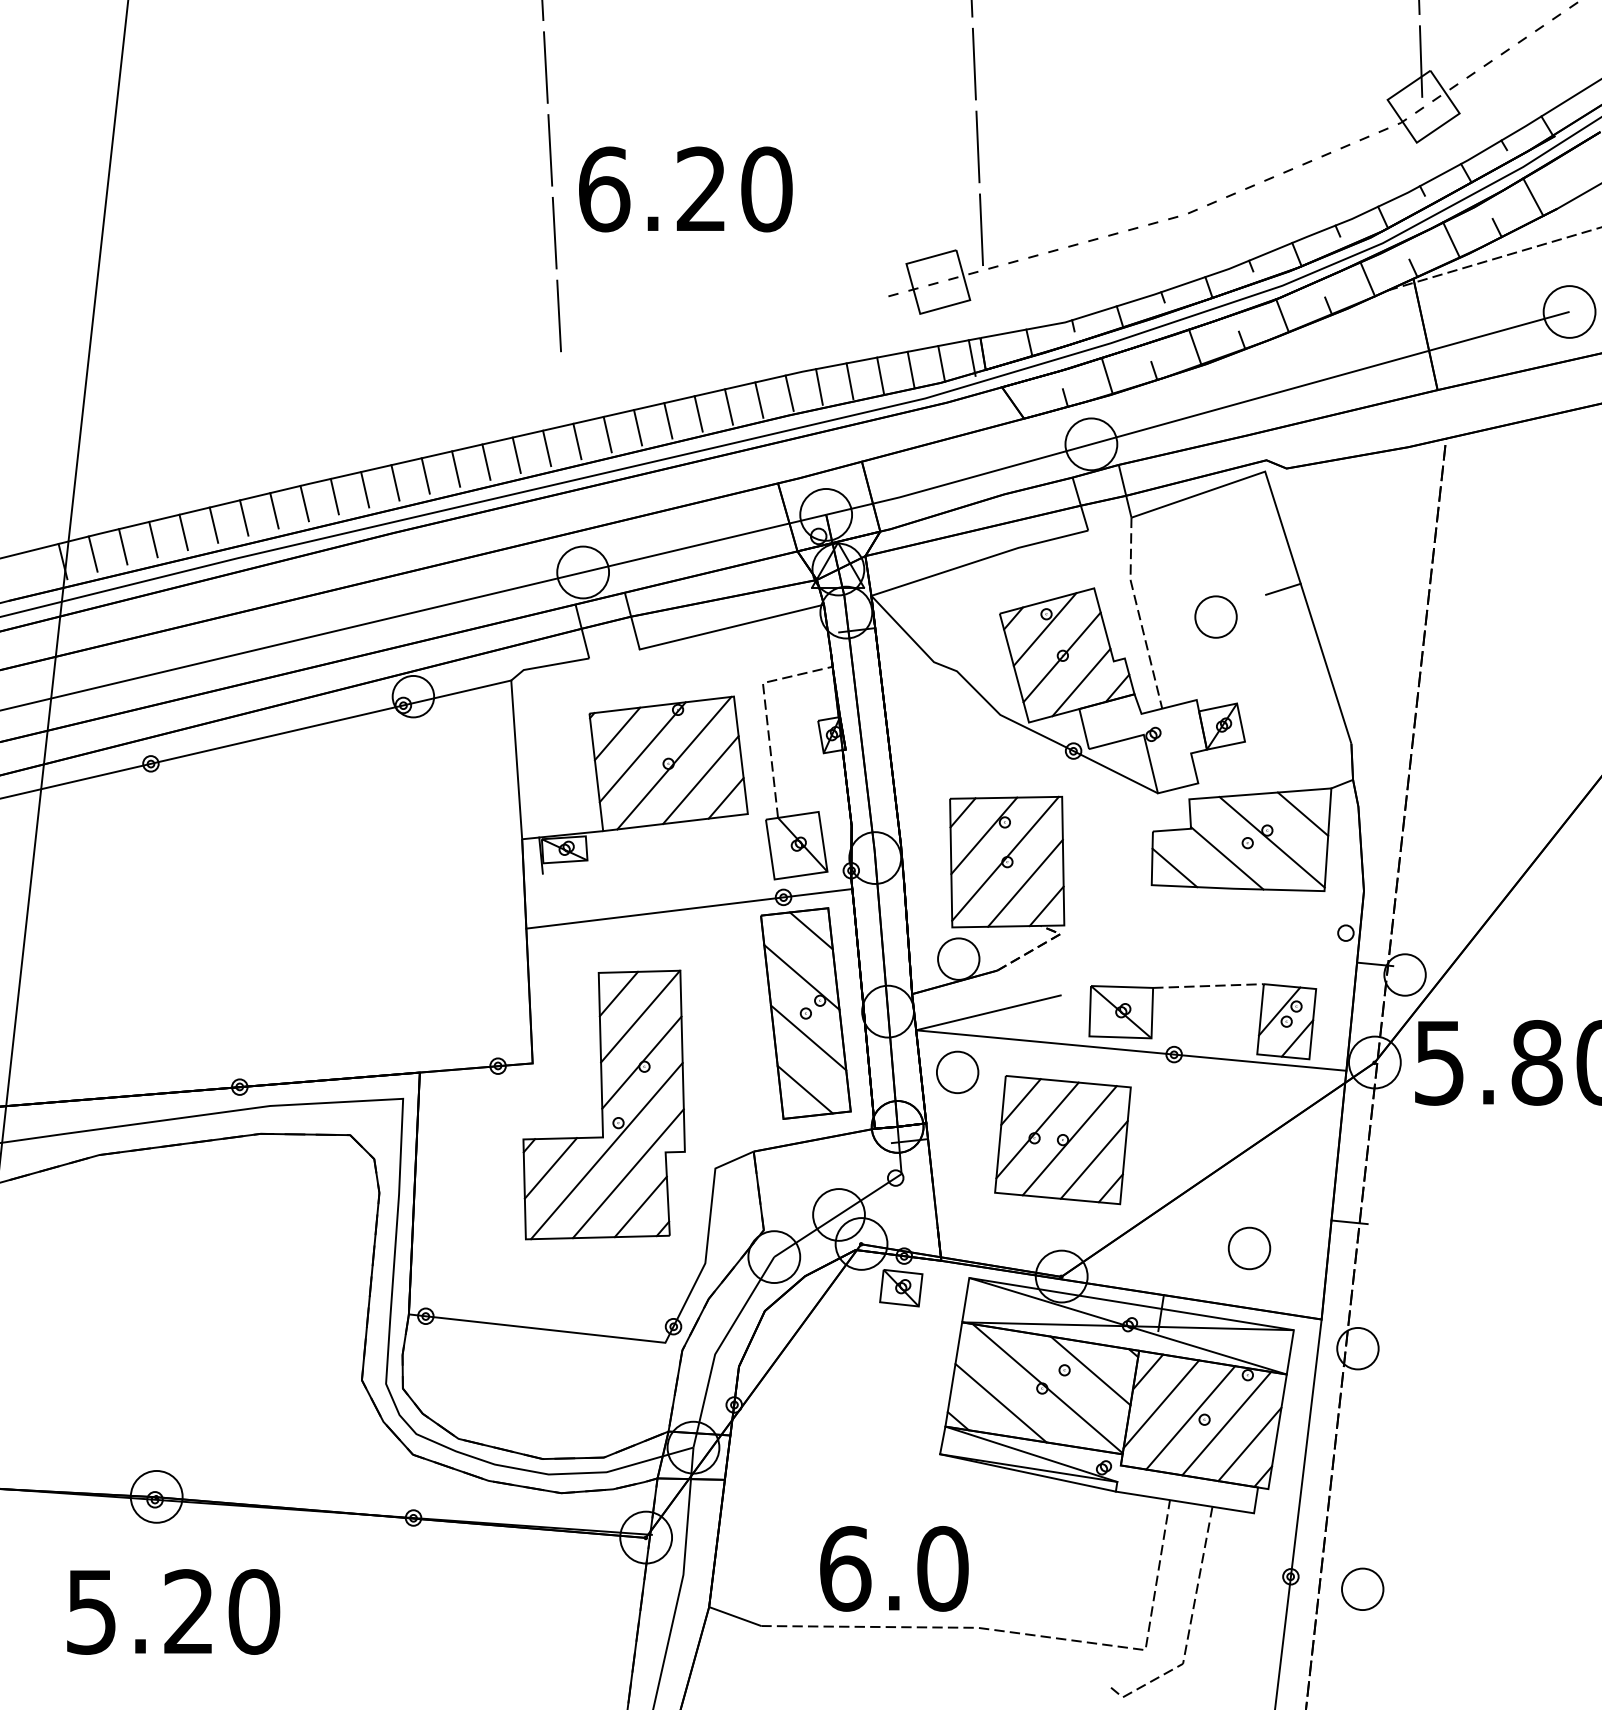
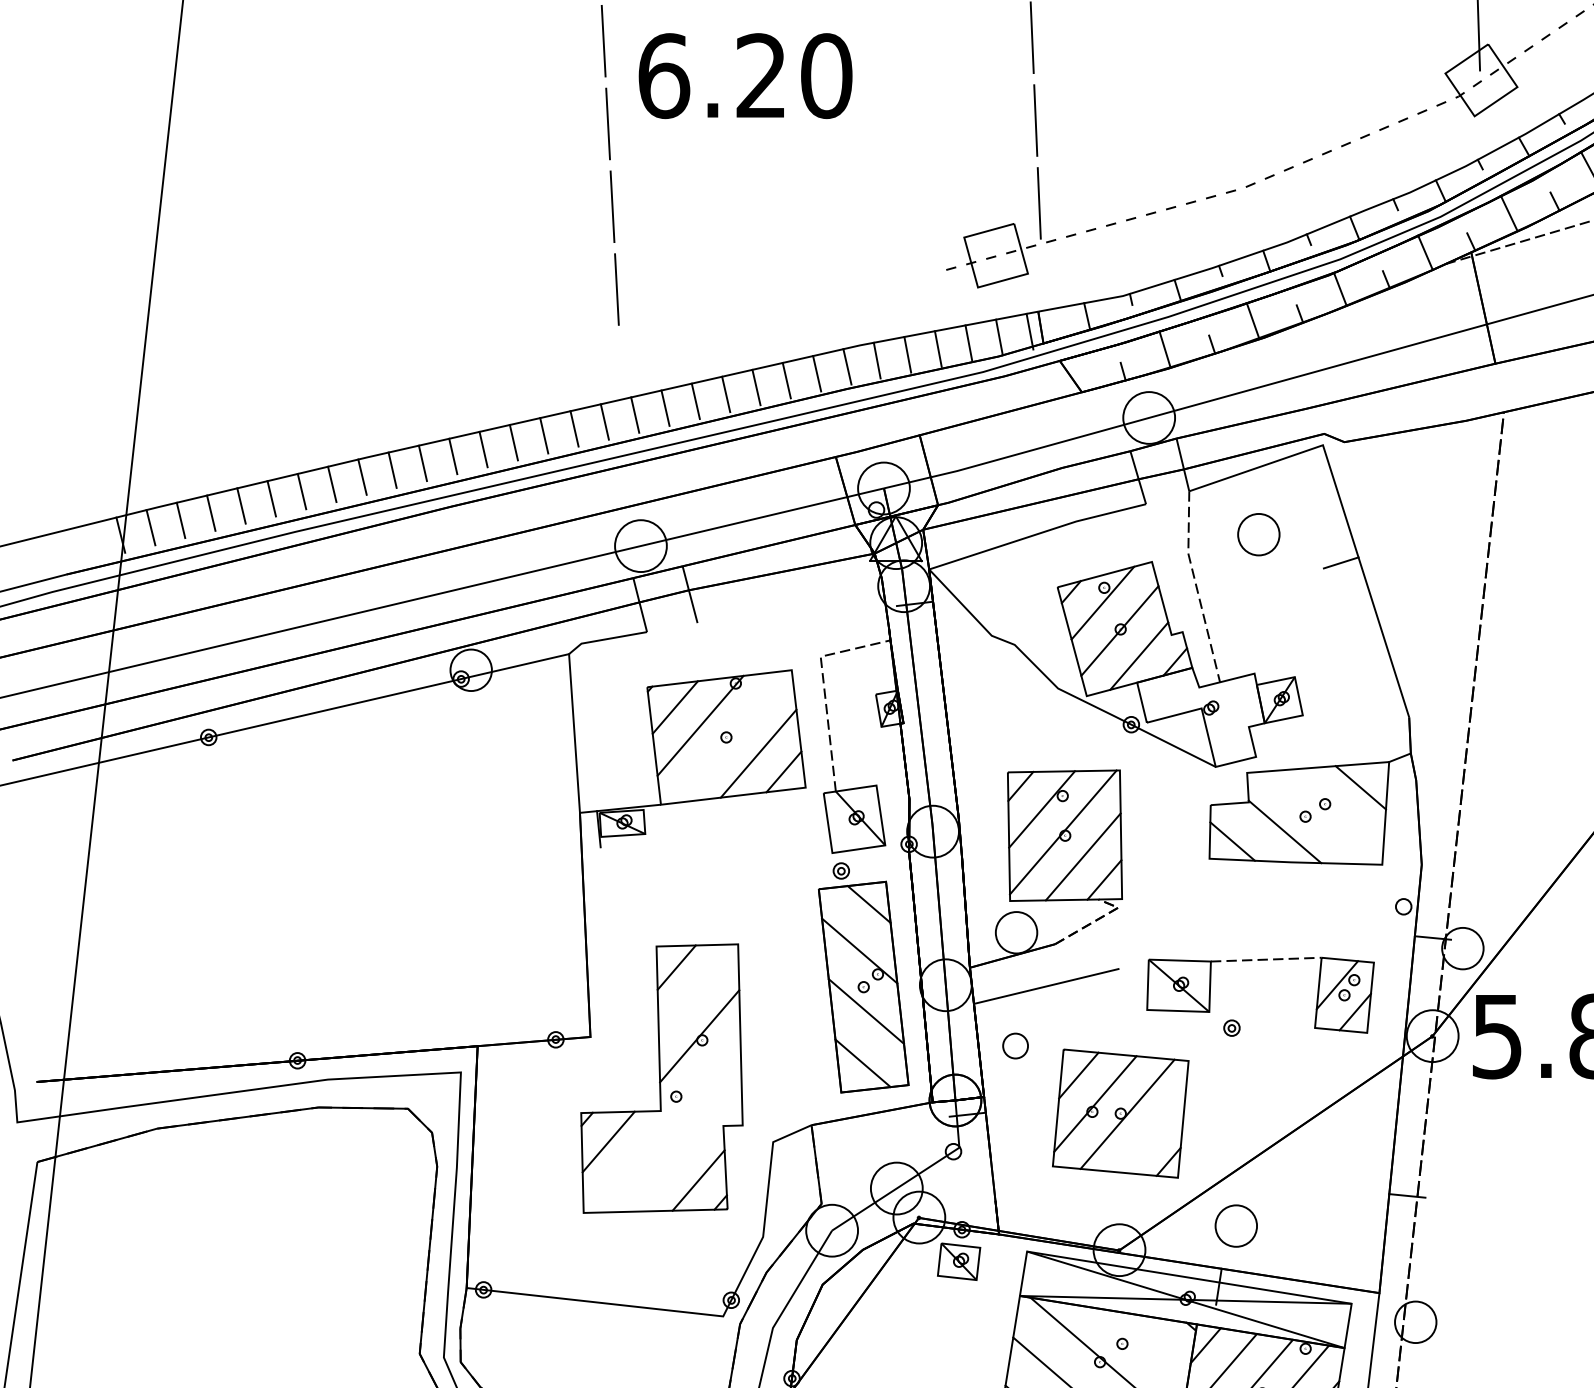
text: (685, 189) -> (745, 76), moved
part: (1215, 616) -> (1258, 534), moved
line: (731, 626) -> (789, 600), removed
line: (674, 762) -> (732, 736), removed
line: (1271, 842) -> (1329, 816), removed
line: (689, 908) -> (747, 882), removed
line: (640, 1016) -> (698, 990), removed
line: (1131, 1050) -> (1189, 1024), removed
part: (957, 1072) -> (1015, 1046), size x0.6
line: (606, 1151) -> (664, 1125), removed
line: (1093, 1159) -> (1151, 1133), removed
line: (627, 1173) -> (685, 1147), removed
part: (1249, 1248) -> (1236, 1226), moved
line: (1090, 1370) -> (1148, 1344), removed

